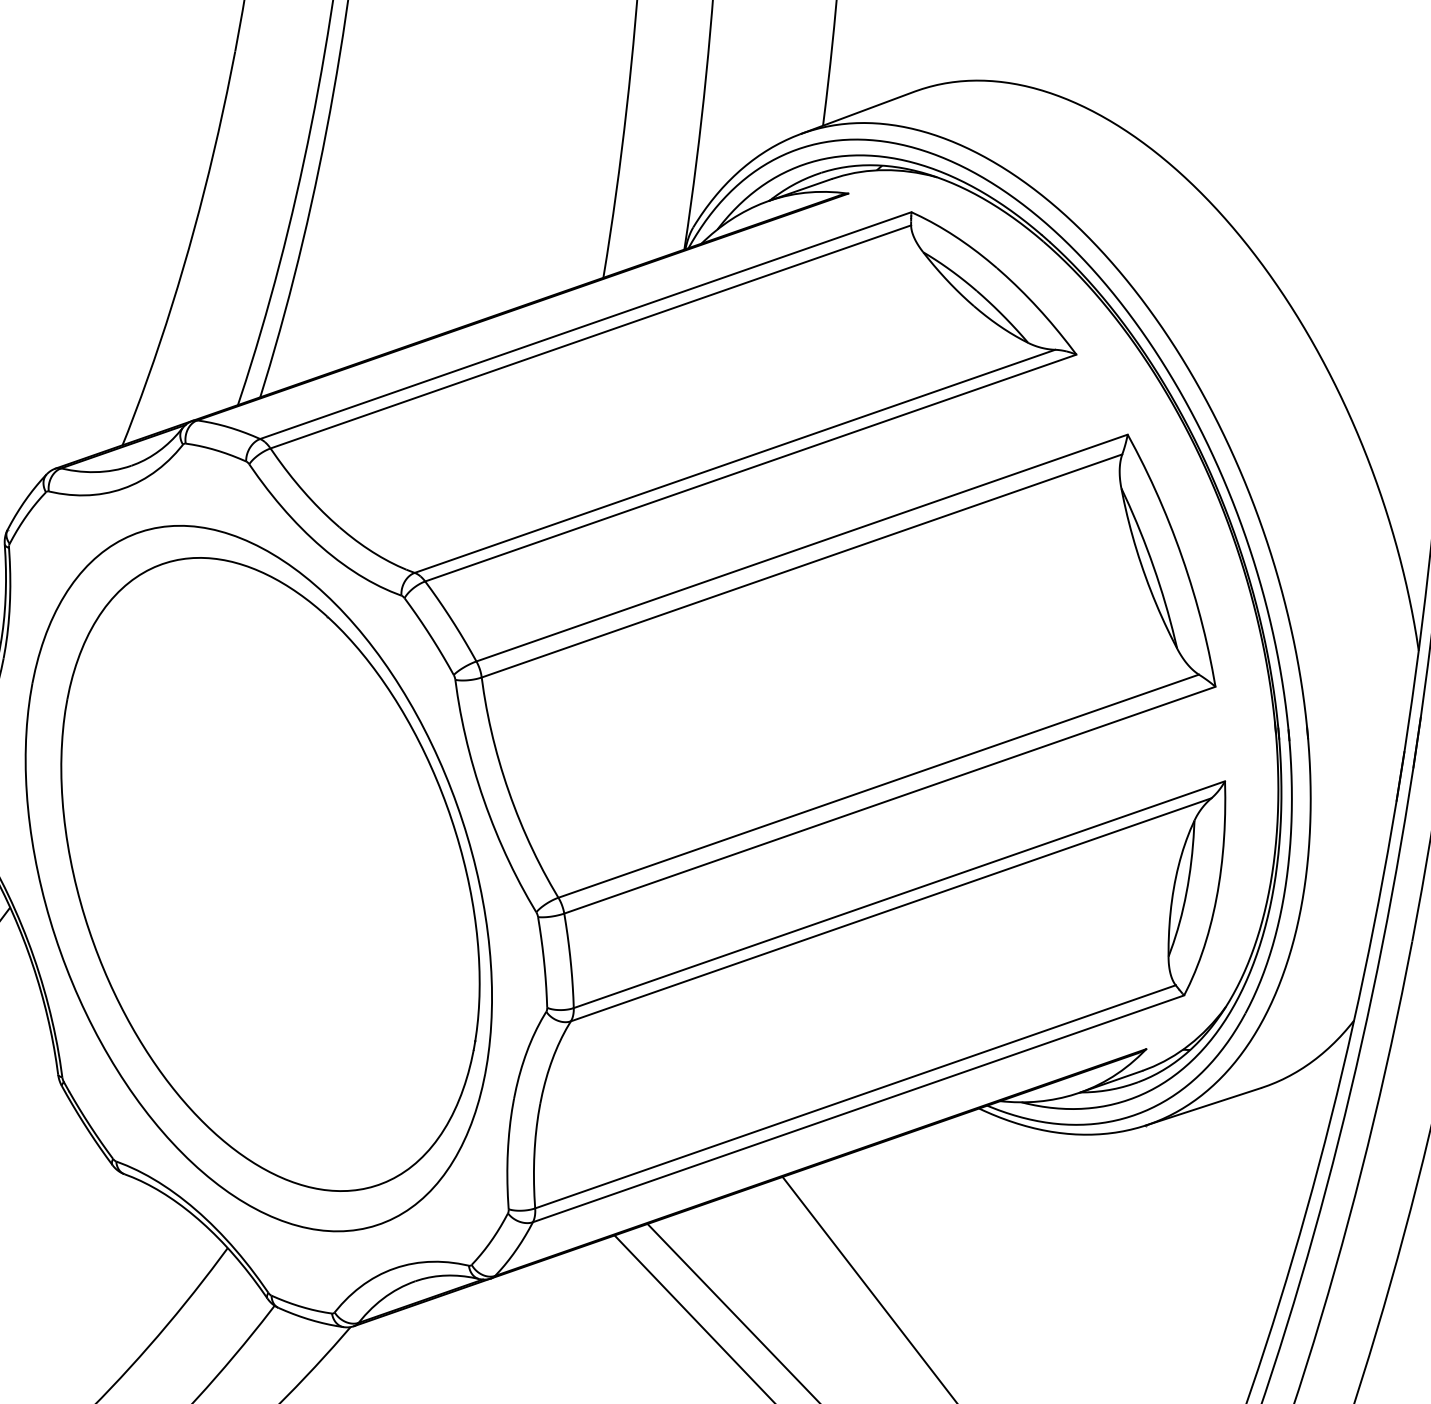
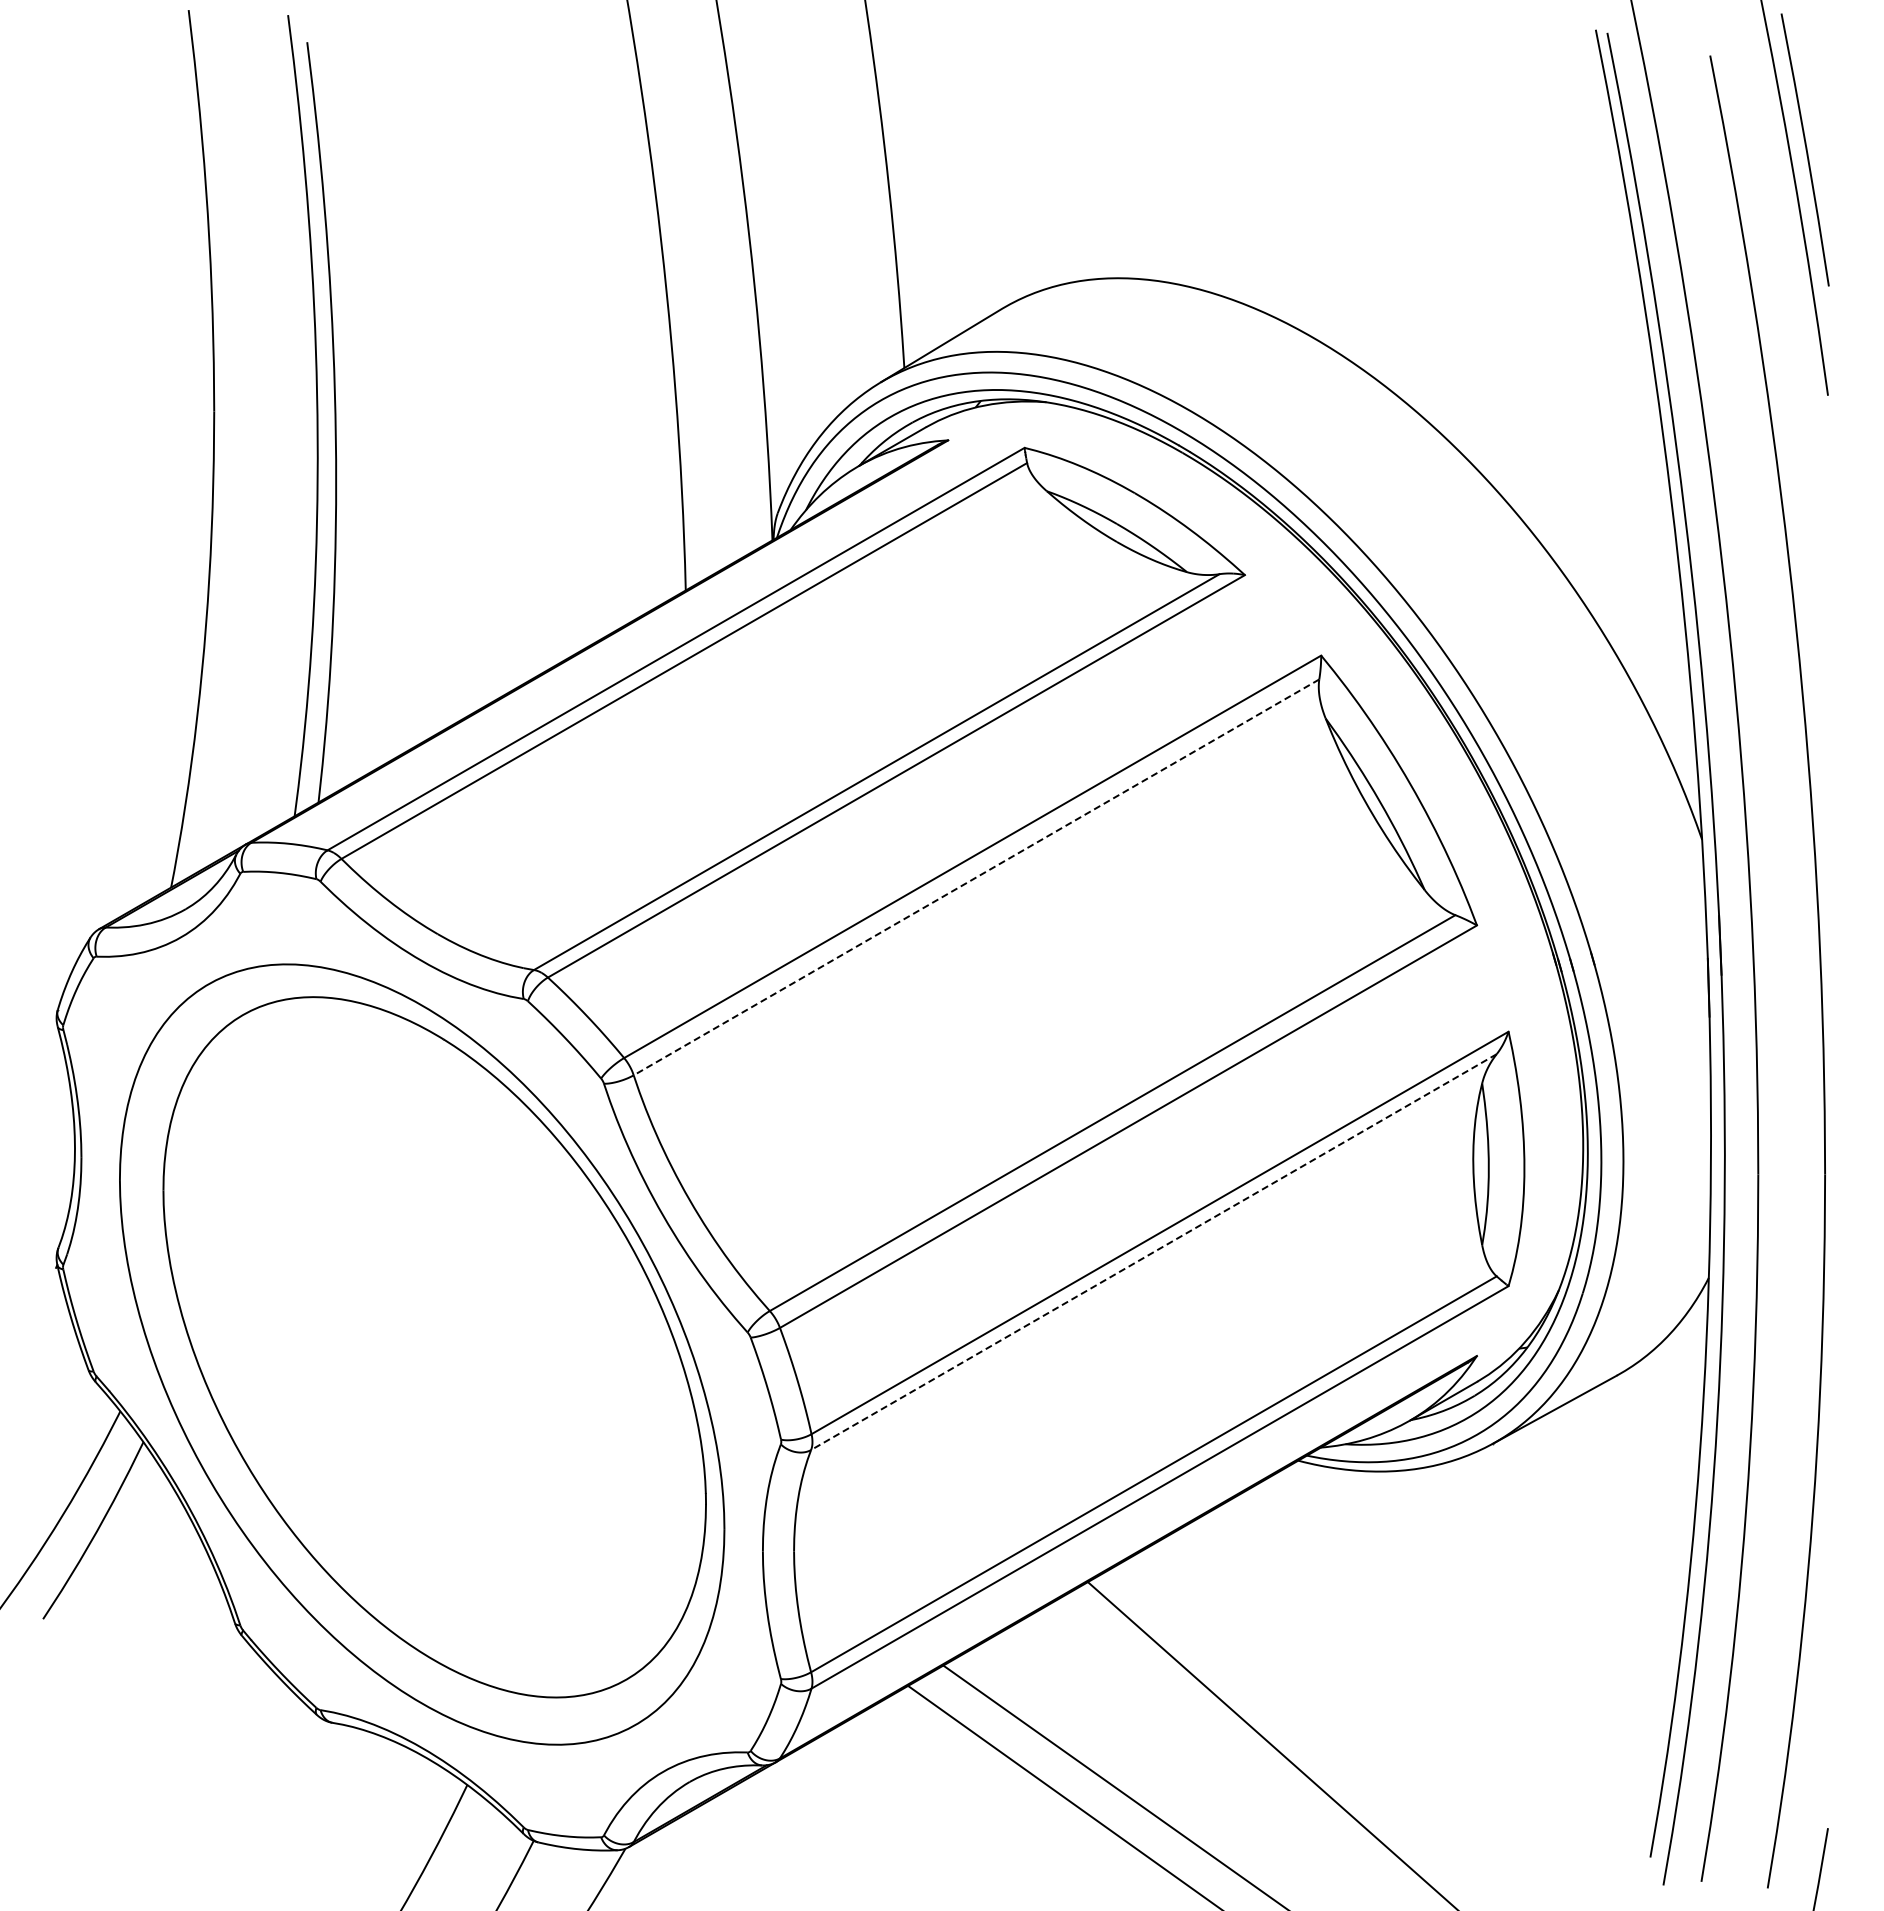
line: (801, 566) -> (976, 877), solid -> dashed
line: (890, 910) -> (1153, 1252), solid -> dashed

